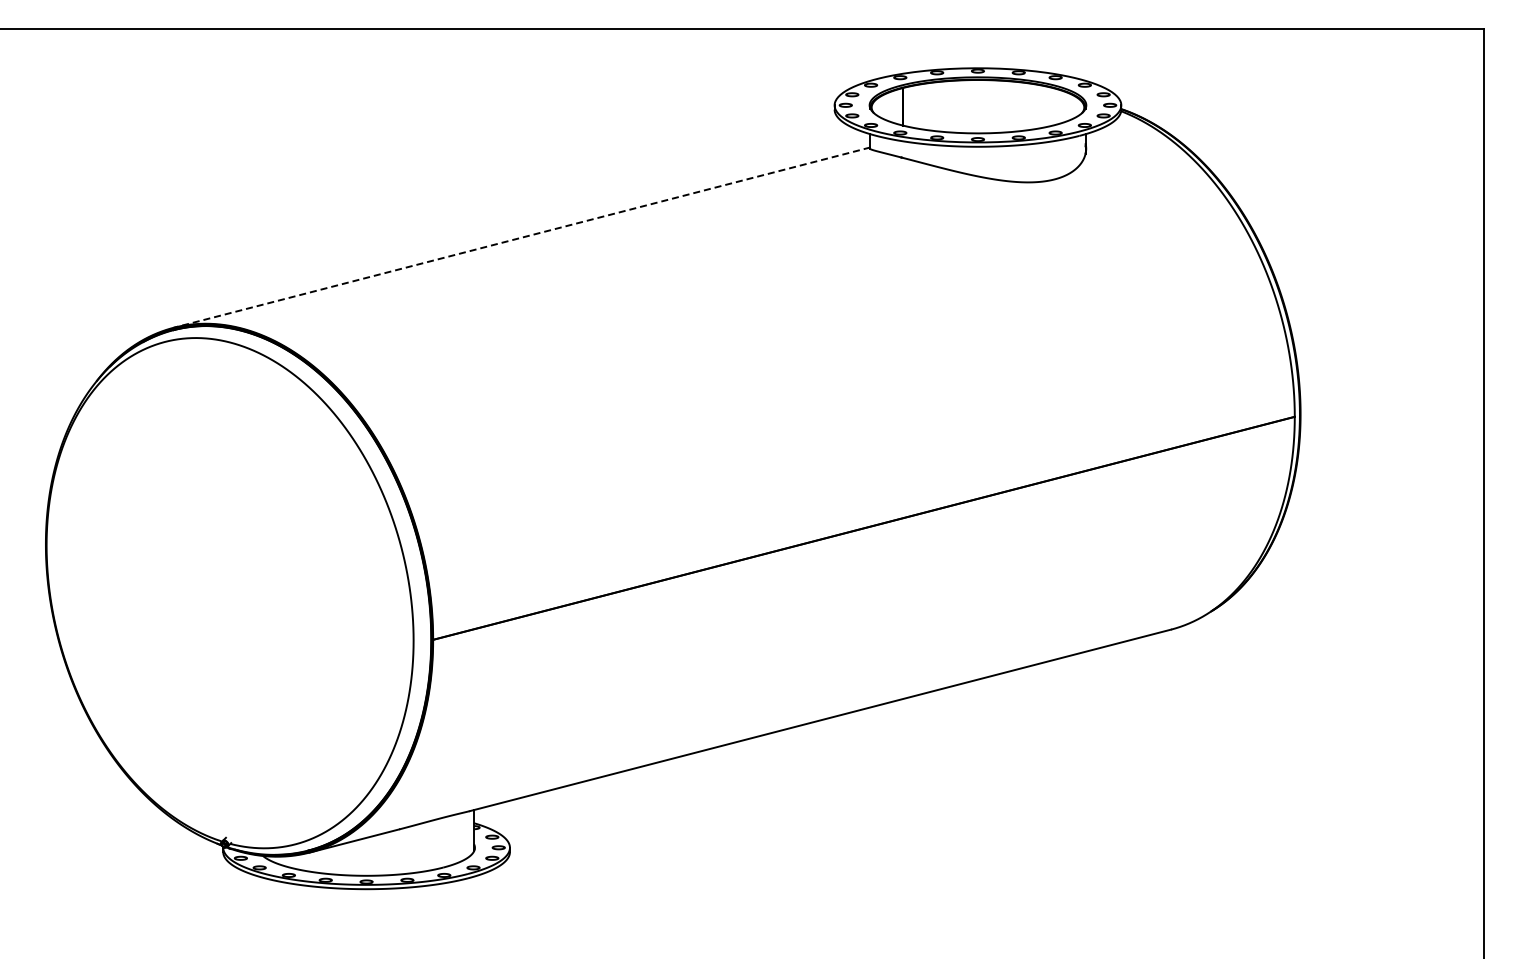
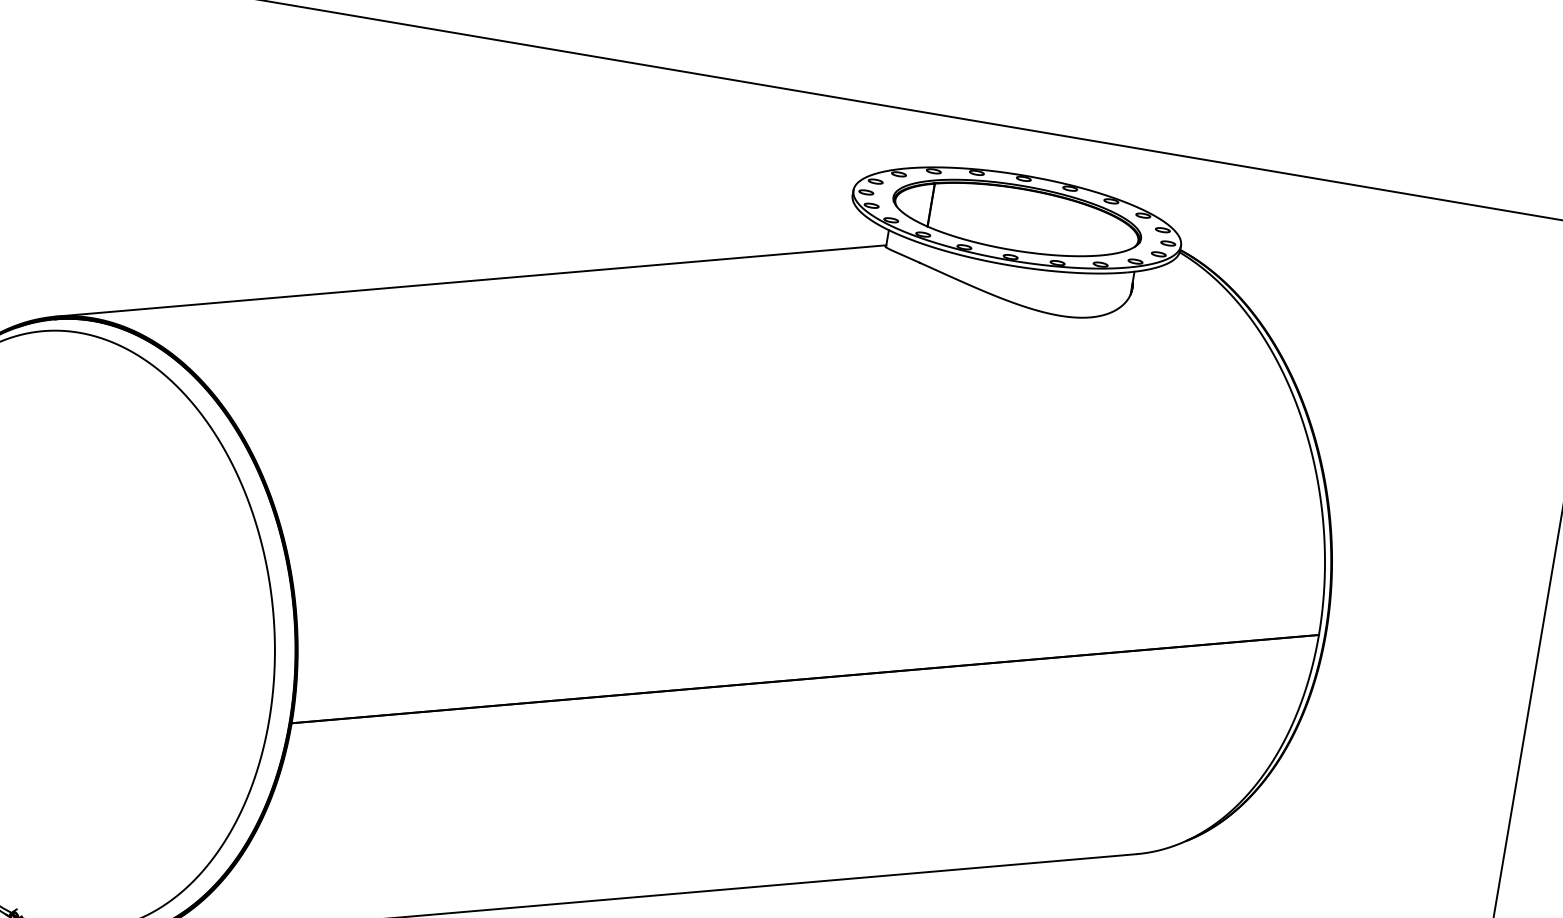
line: (522, 237) -> (471, 280), dashed -> solid

